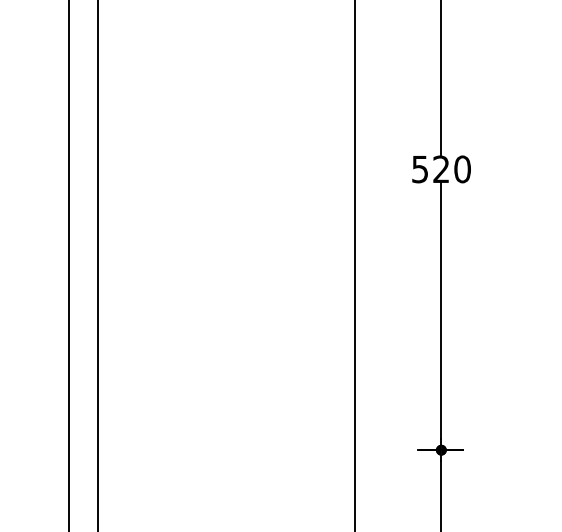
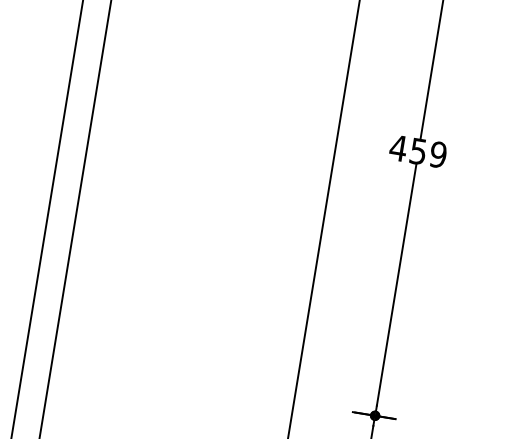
text: (440, 169) -> (417, 151), 520 -> 459

